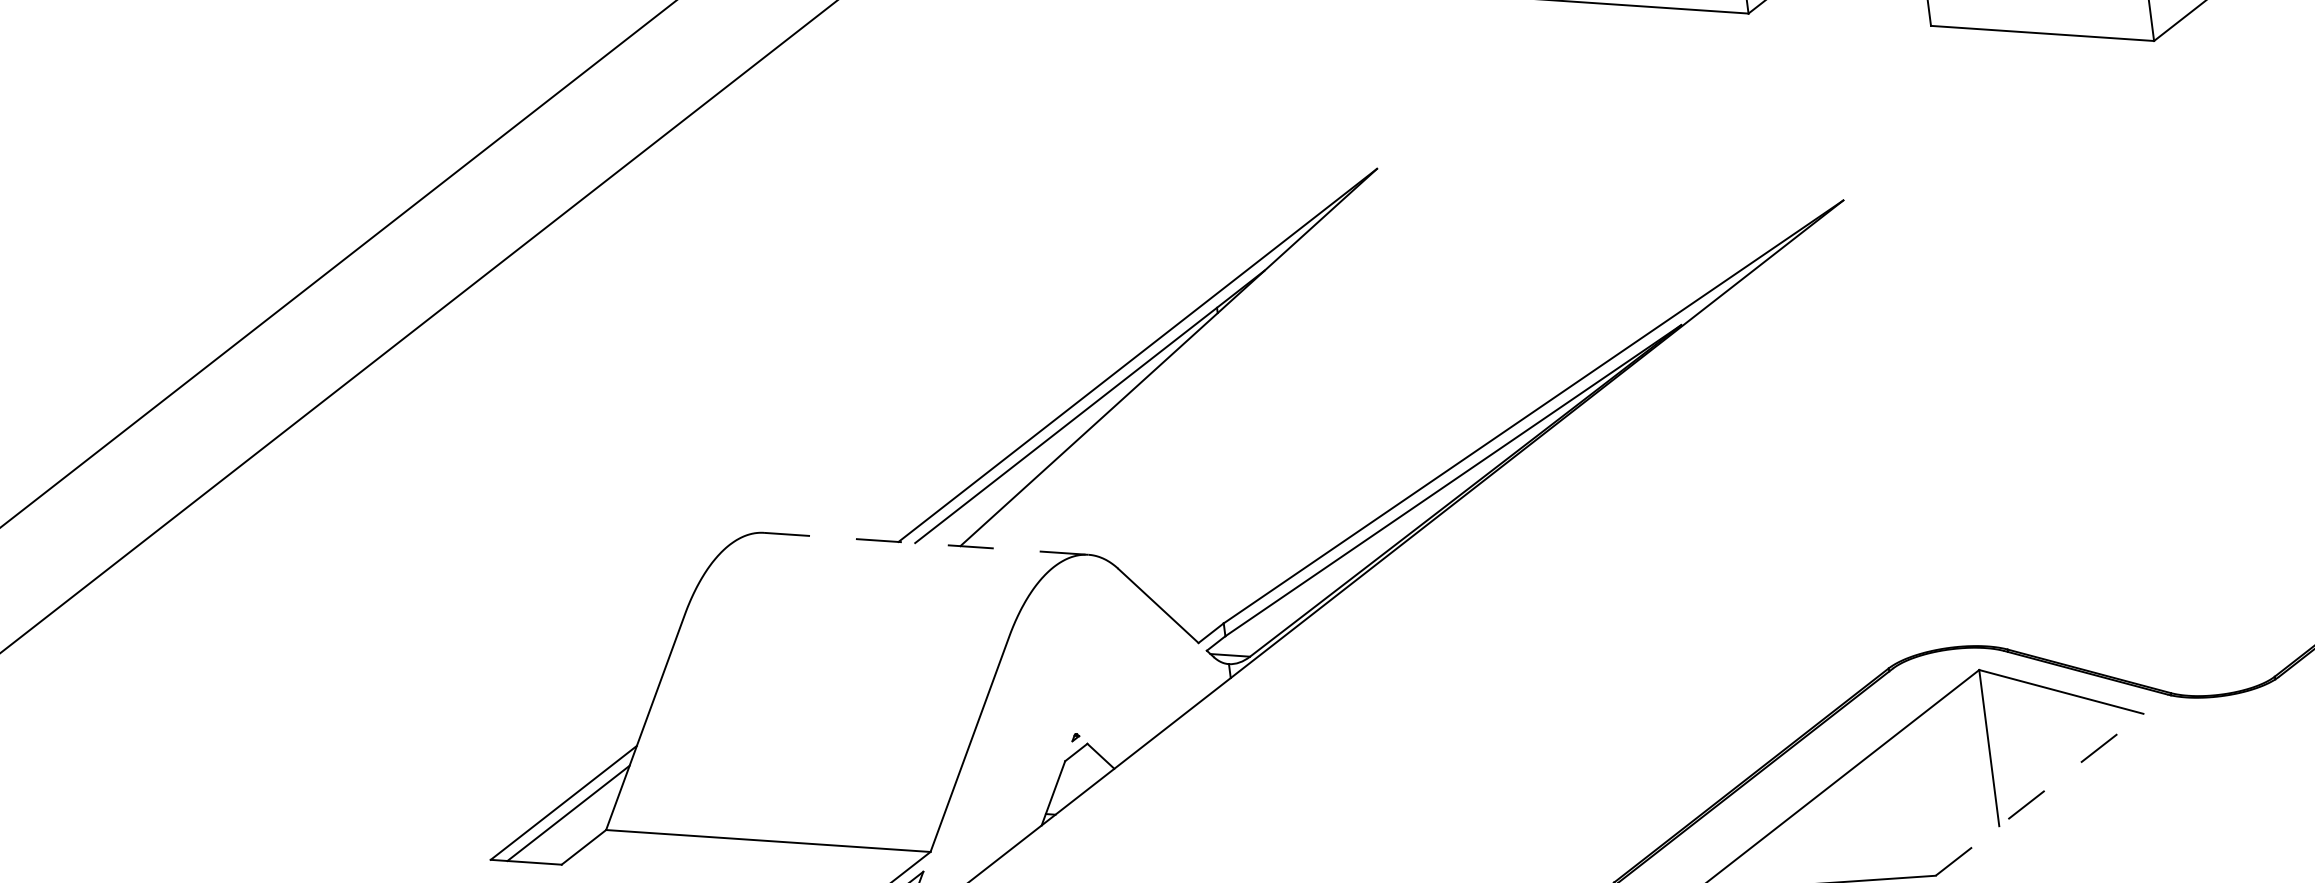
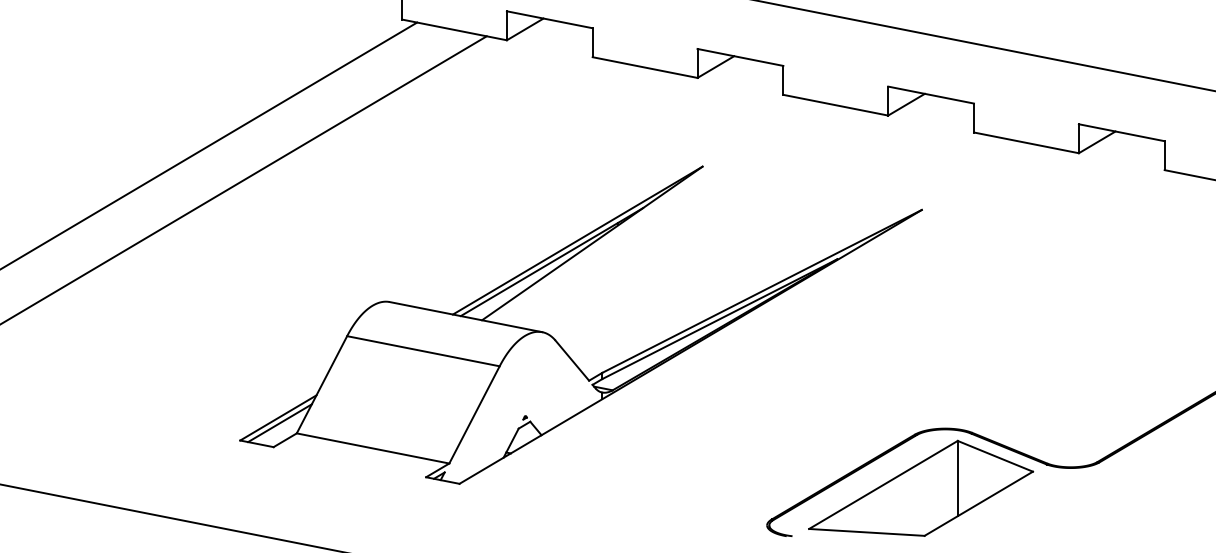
line: (927, 544) -> (466, 317), dashed -> solid
line: (847, 626) -> (423, 351), added
line: (2038, 794) -> (978, 503), dashed -> solid

